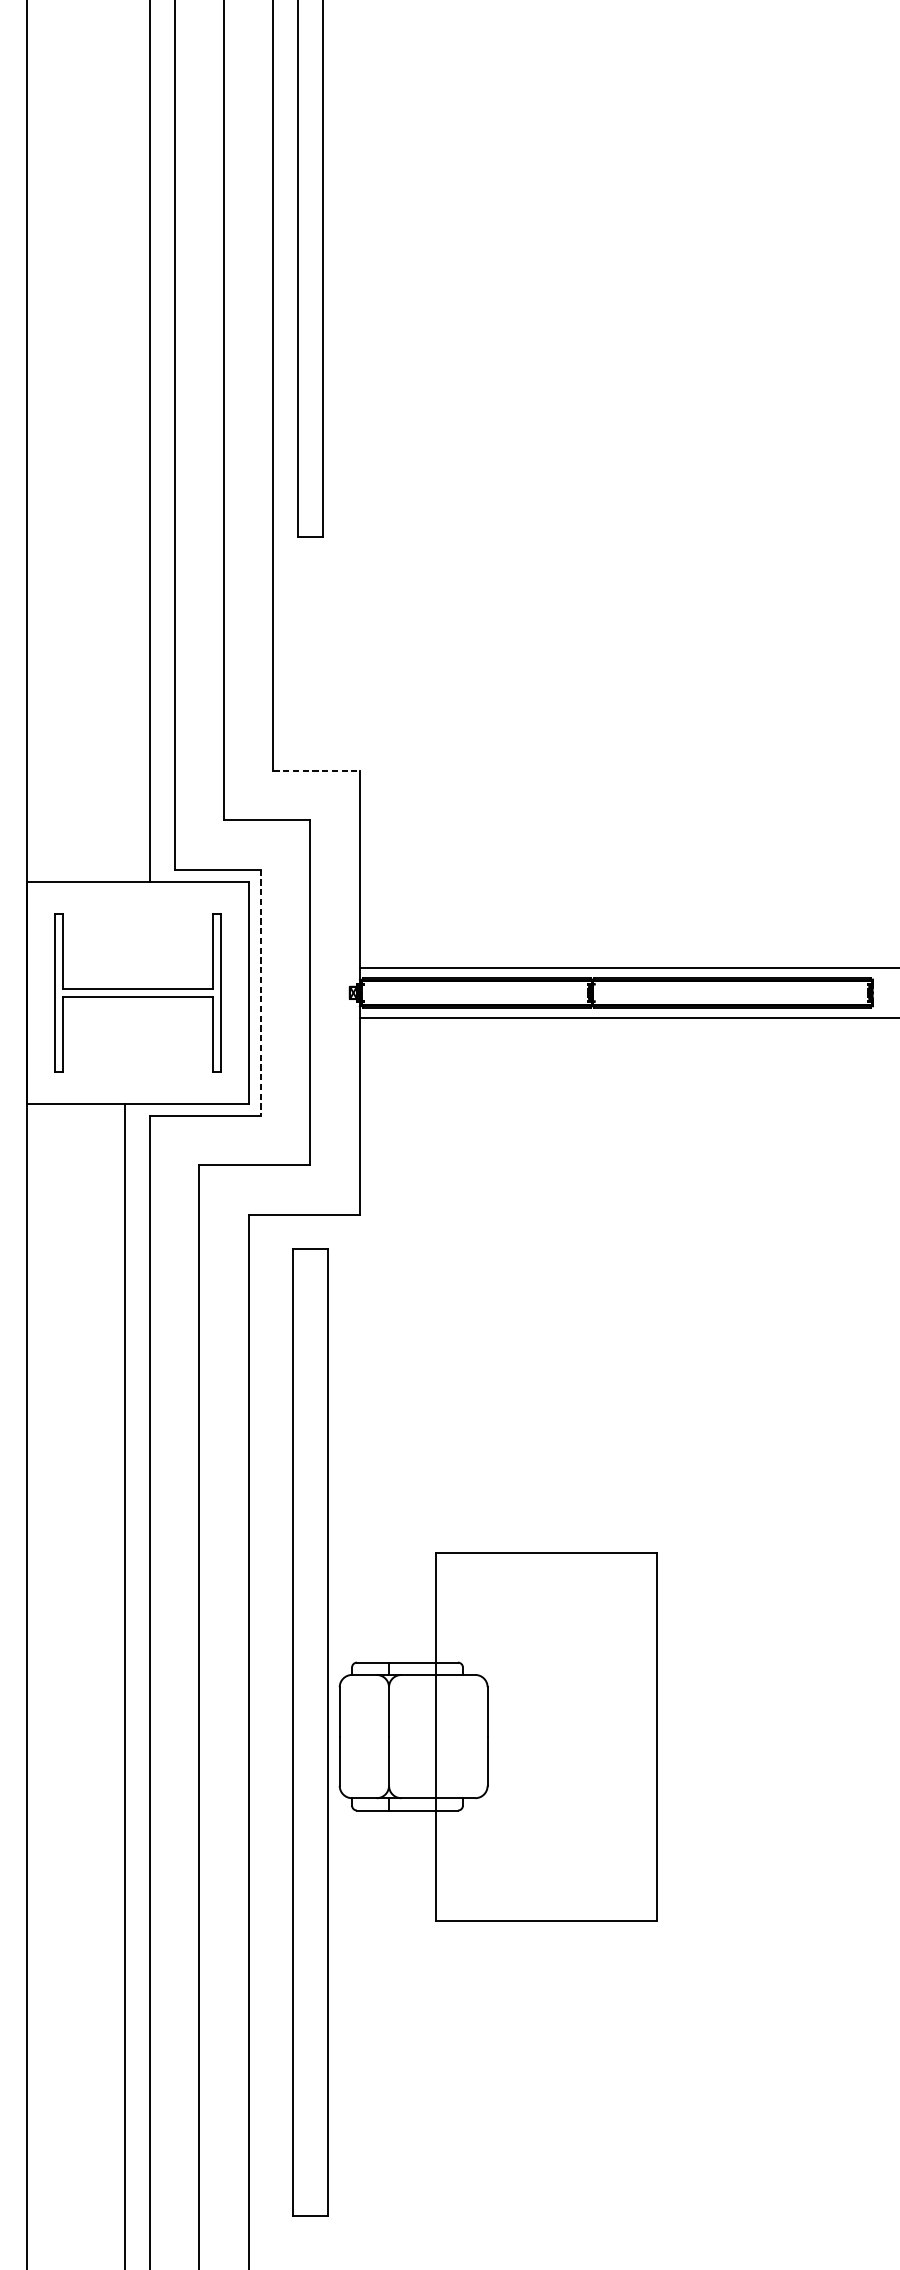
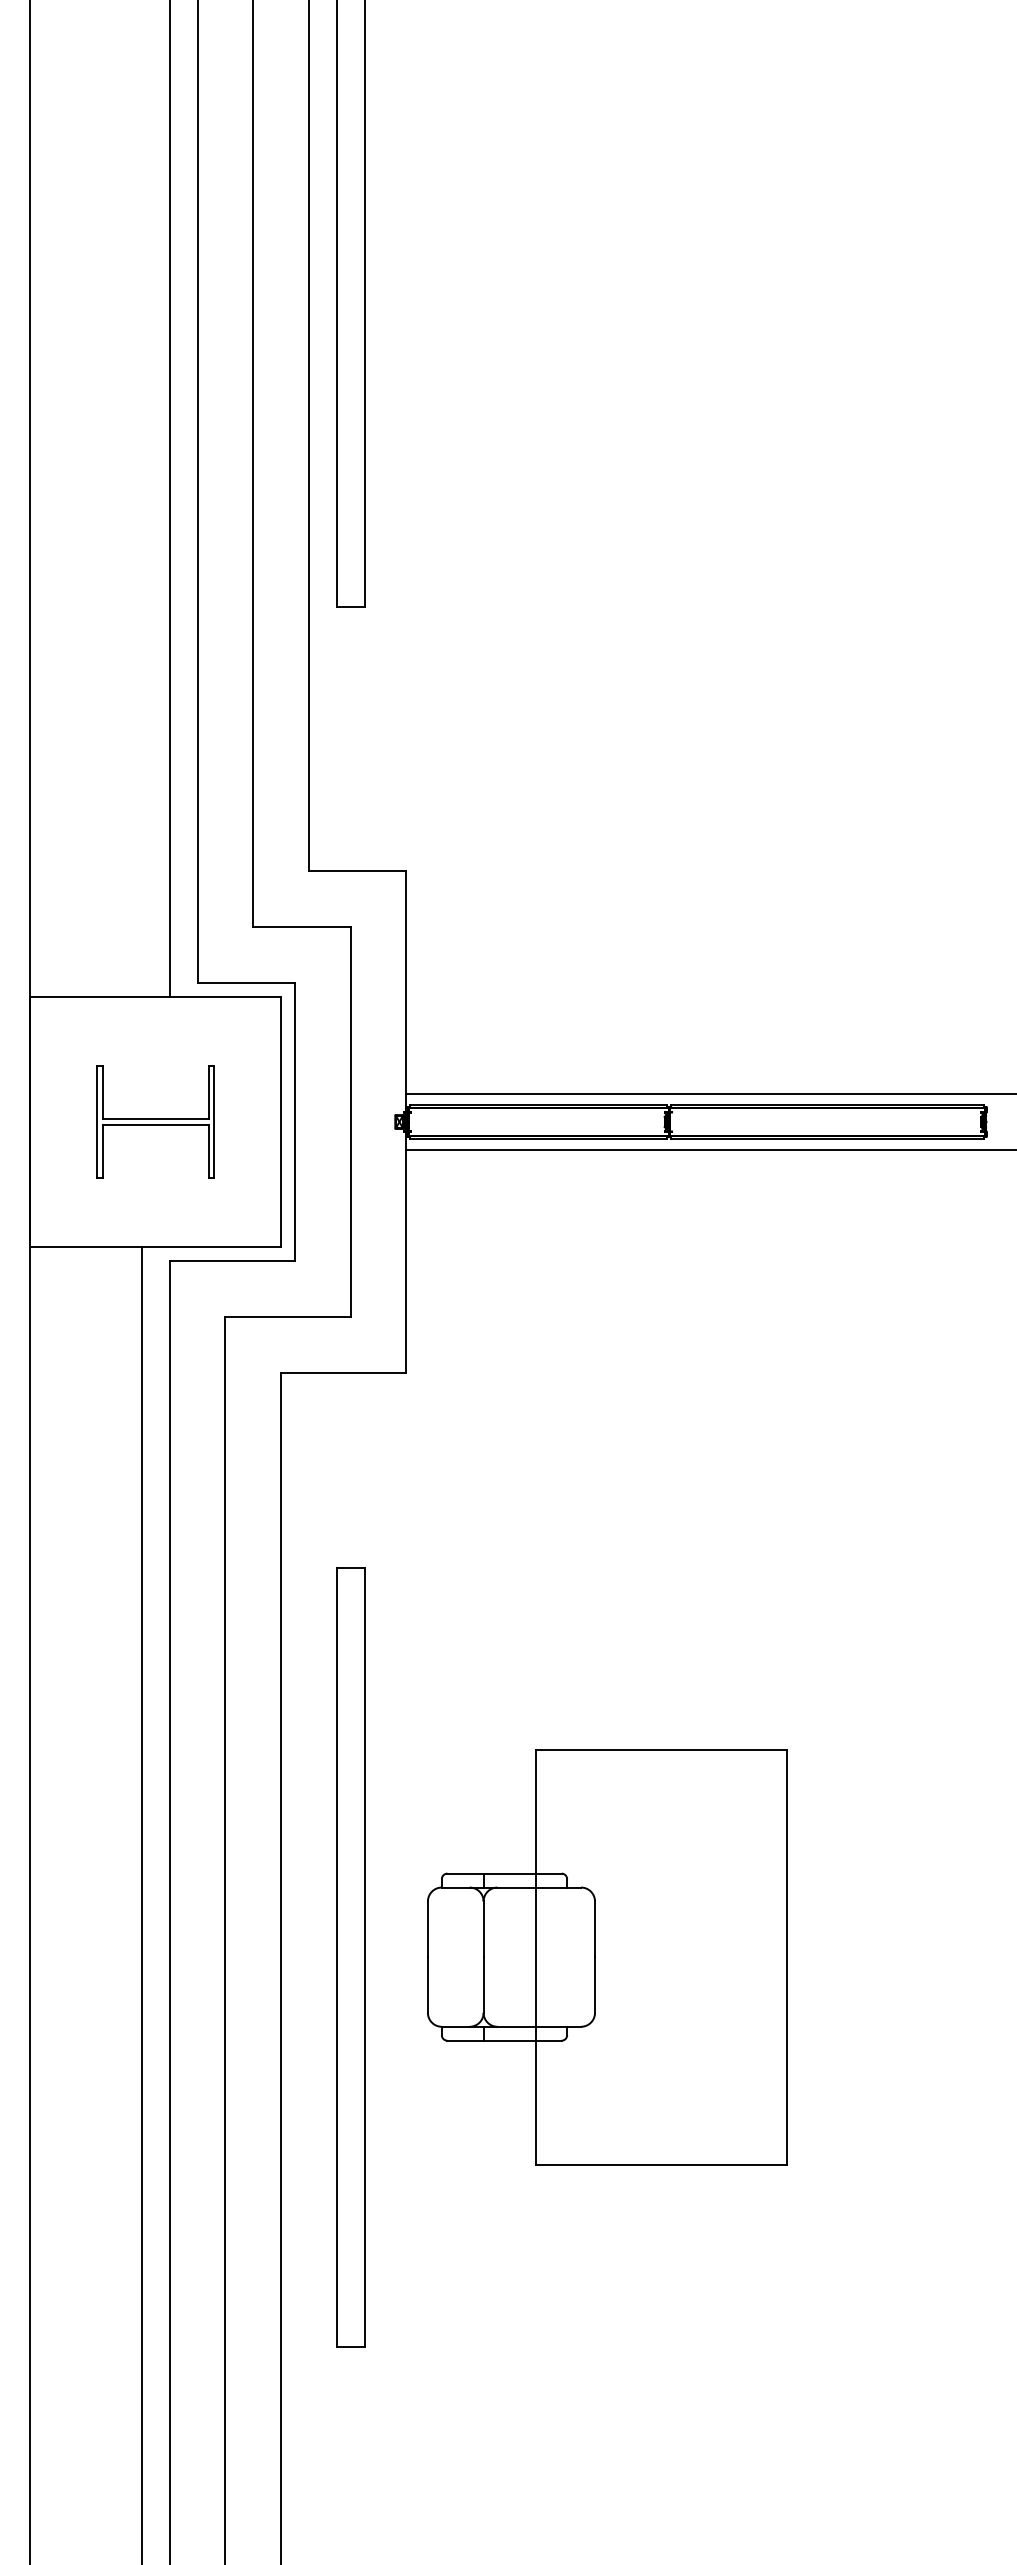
line: (316, 771) -> (357, 871), dashed -> solid
part: (137, 992) -> (155, 1121), size x0.62
line: (261, 993) -> (295, 1122), dashed -> solid
part: (310, 1732) -> (350, 1957), size x0.71
part: (498, 1736) -> (607, 1957), moved

